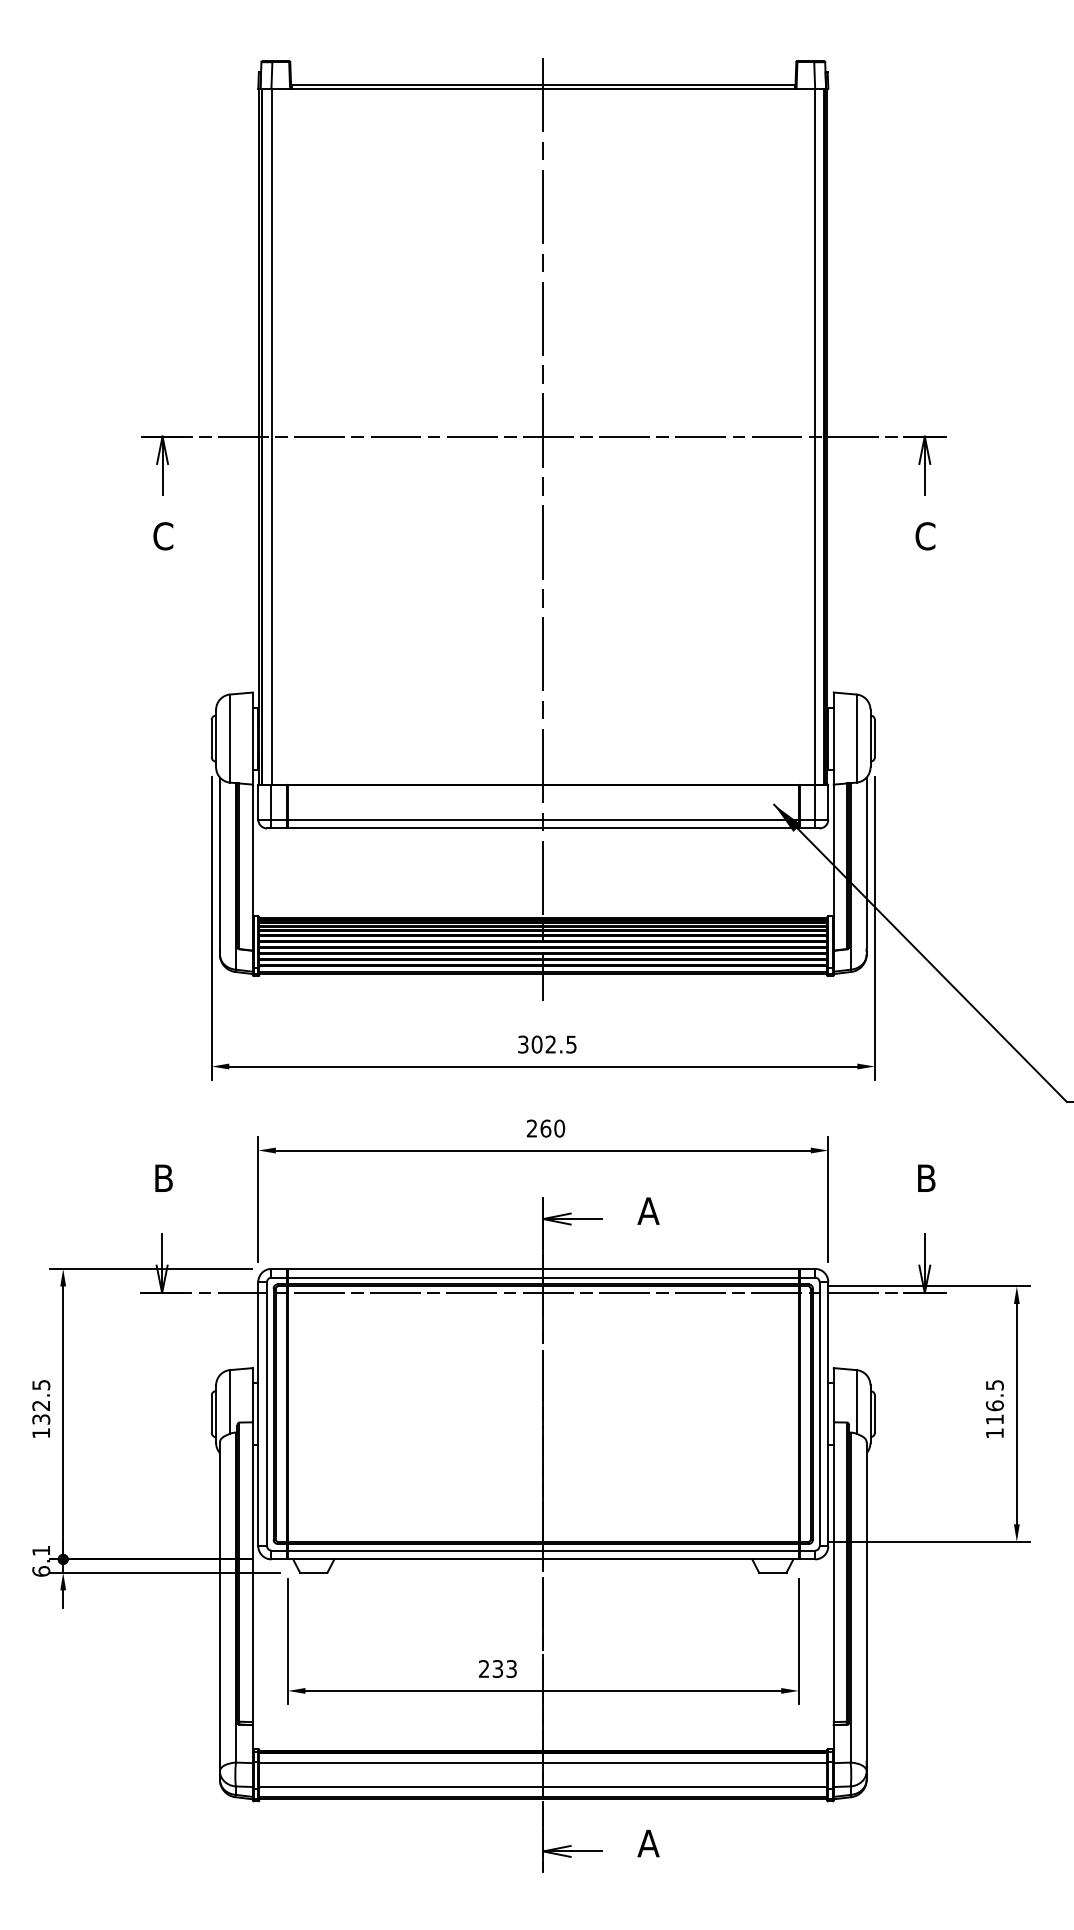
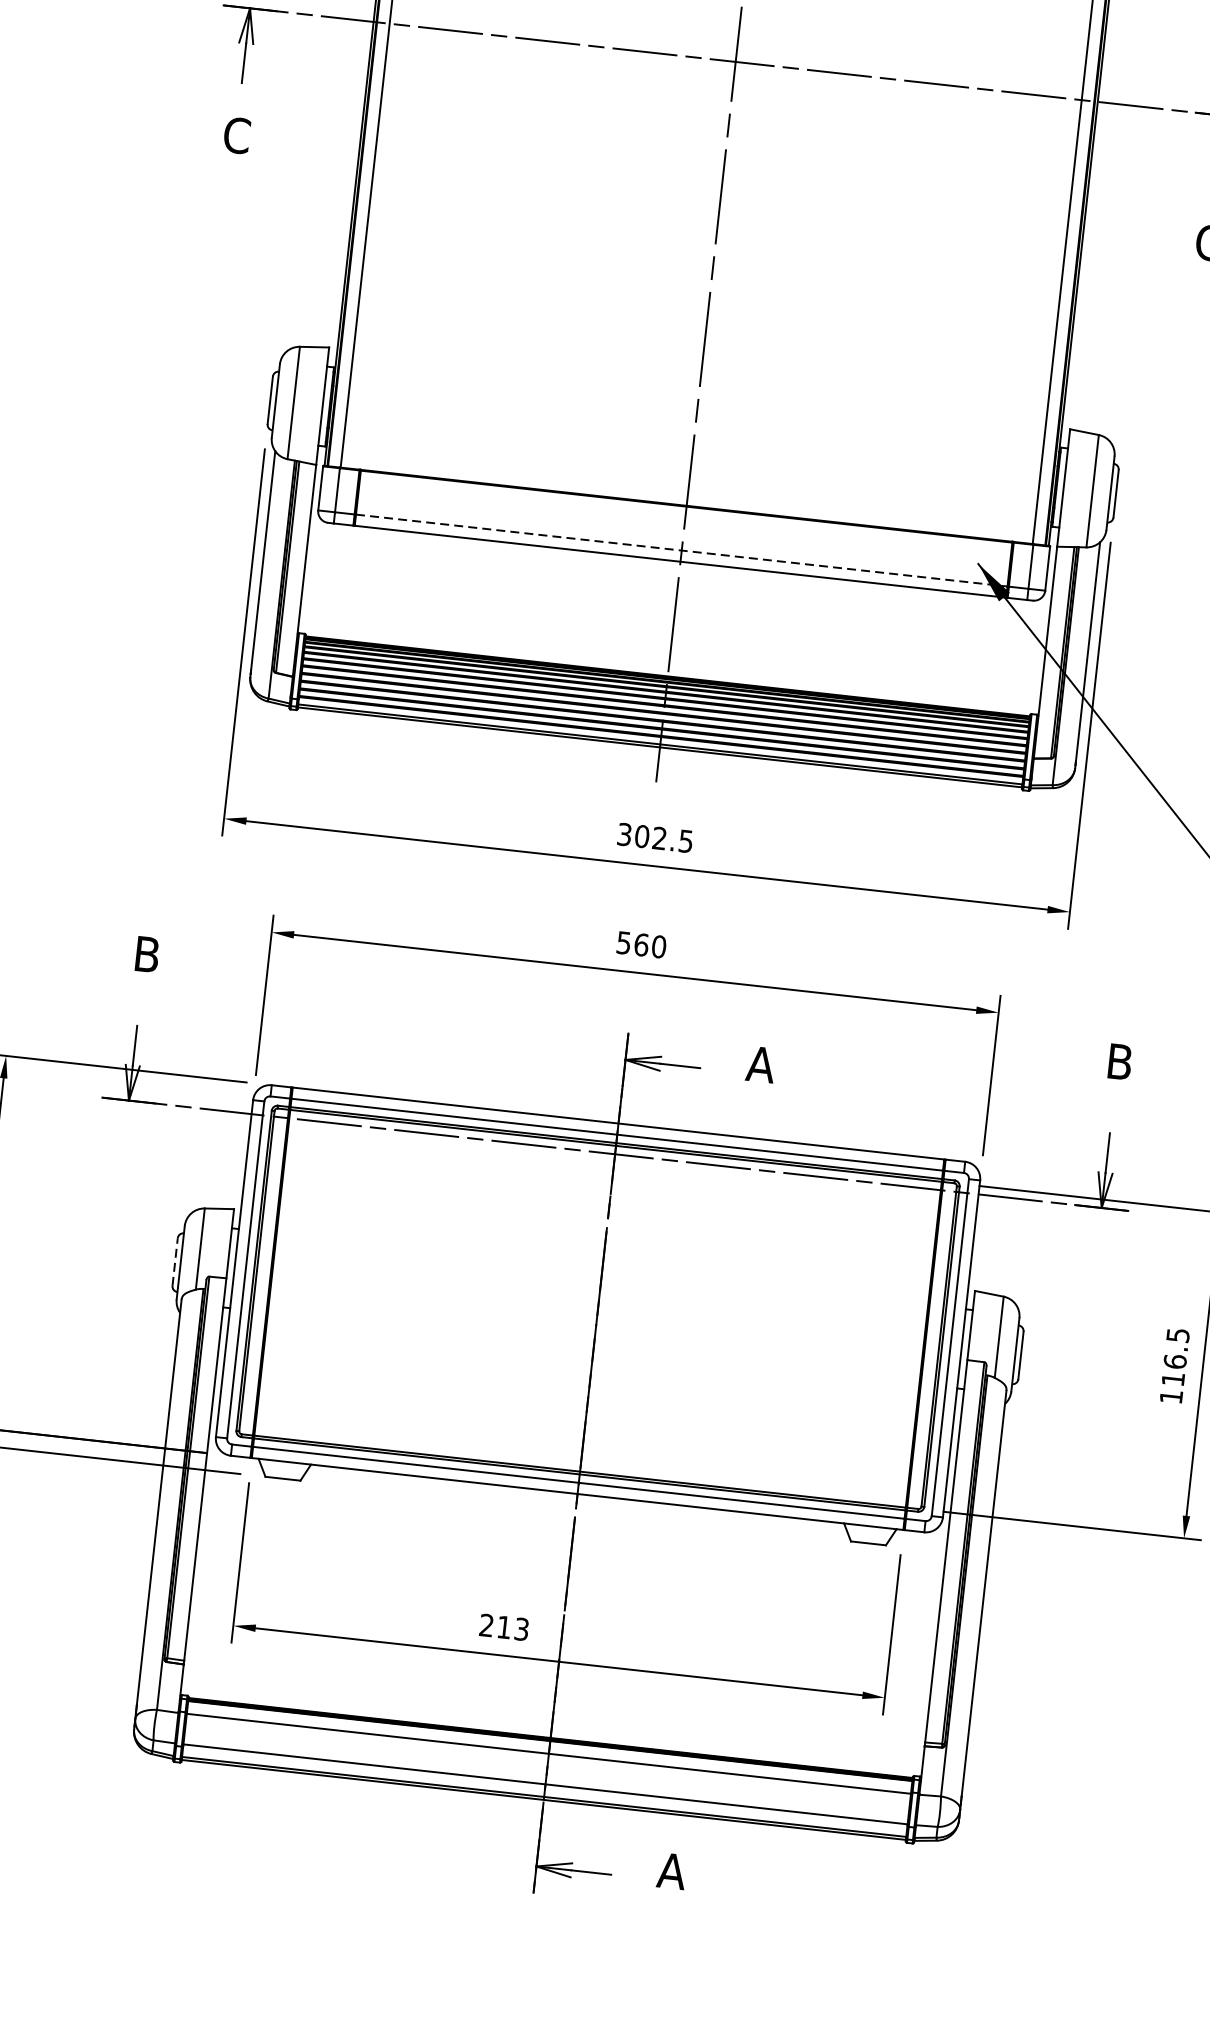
line: (543, 819) -> (682, 550), solid -> dashed
text: (532, 1128) -> (624, 942), 260 -> 560
line: (211, 1414) -> (174, 1262), solid -> dashed
text: (497, 1669) -> (503, 1627), 233 -> 213

